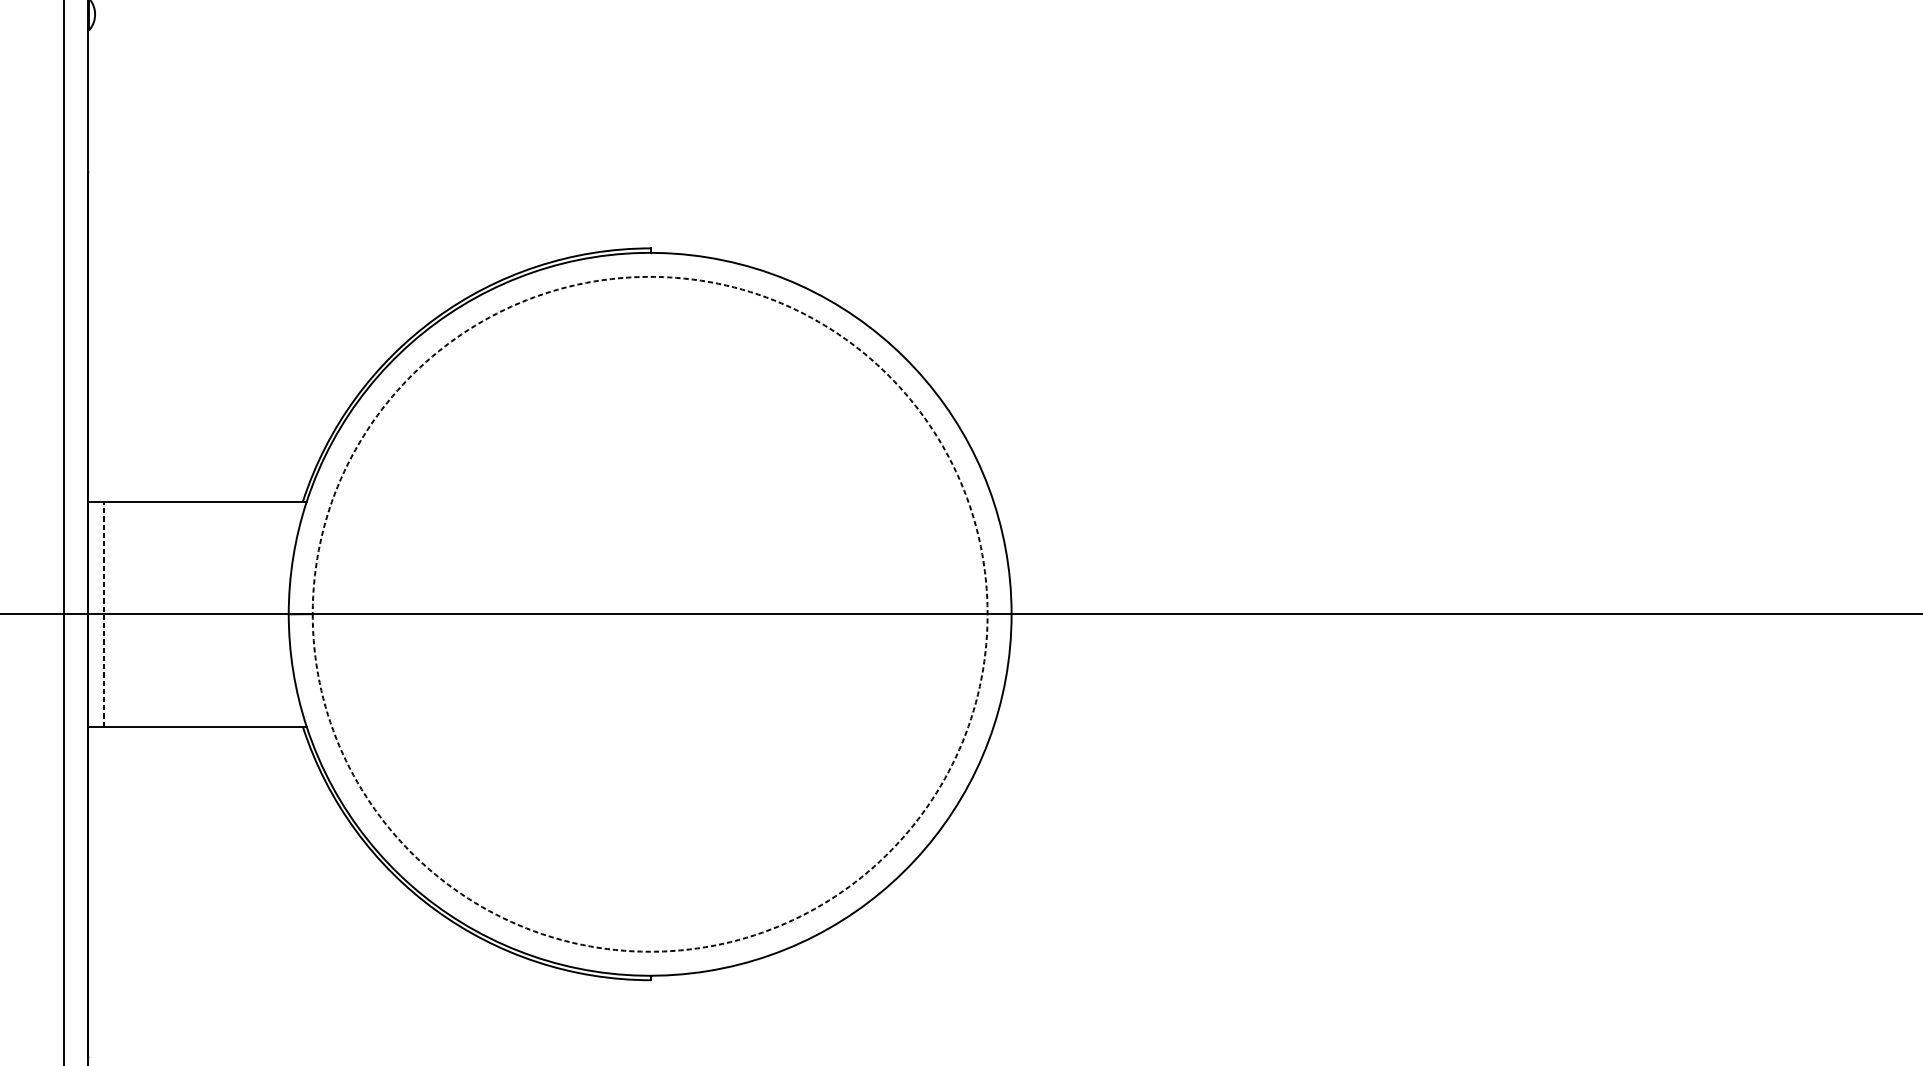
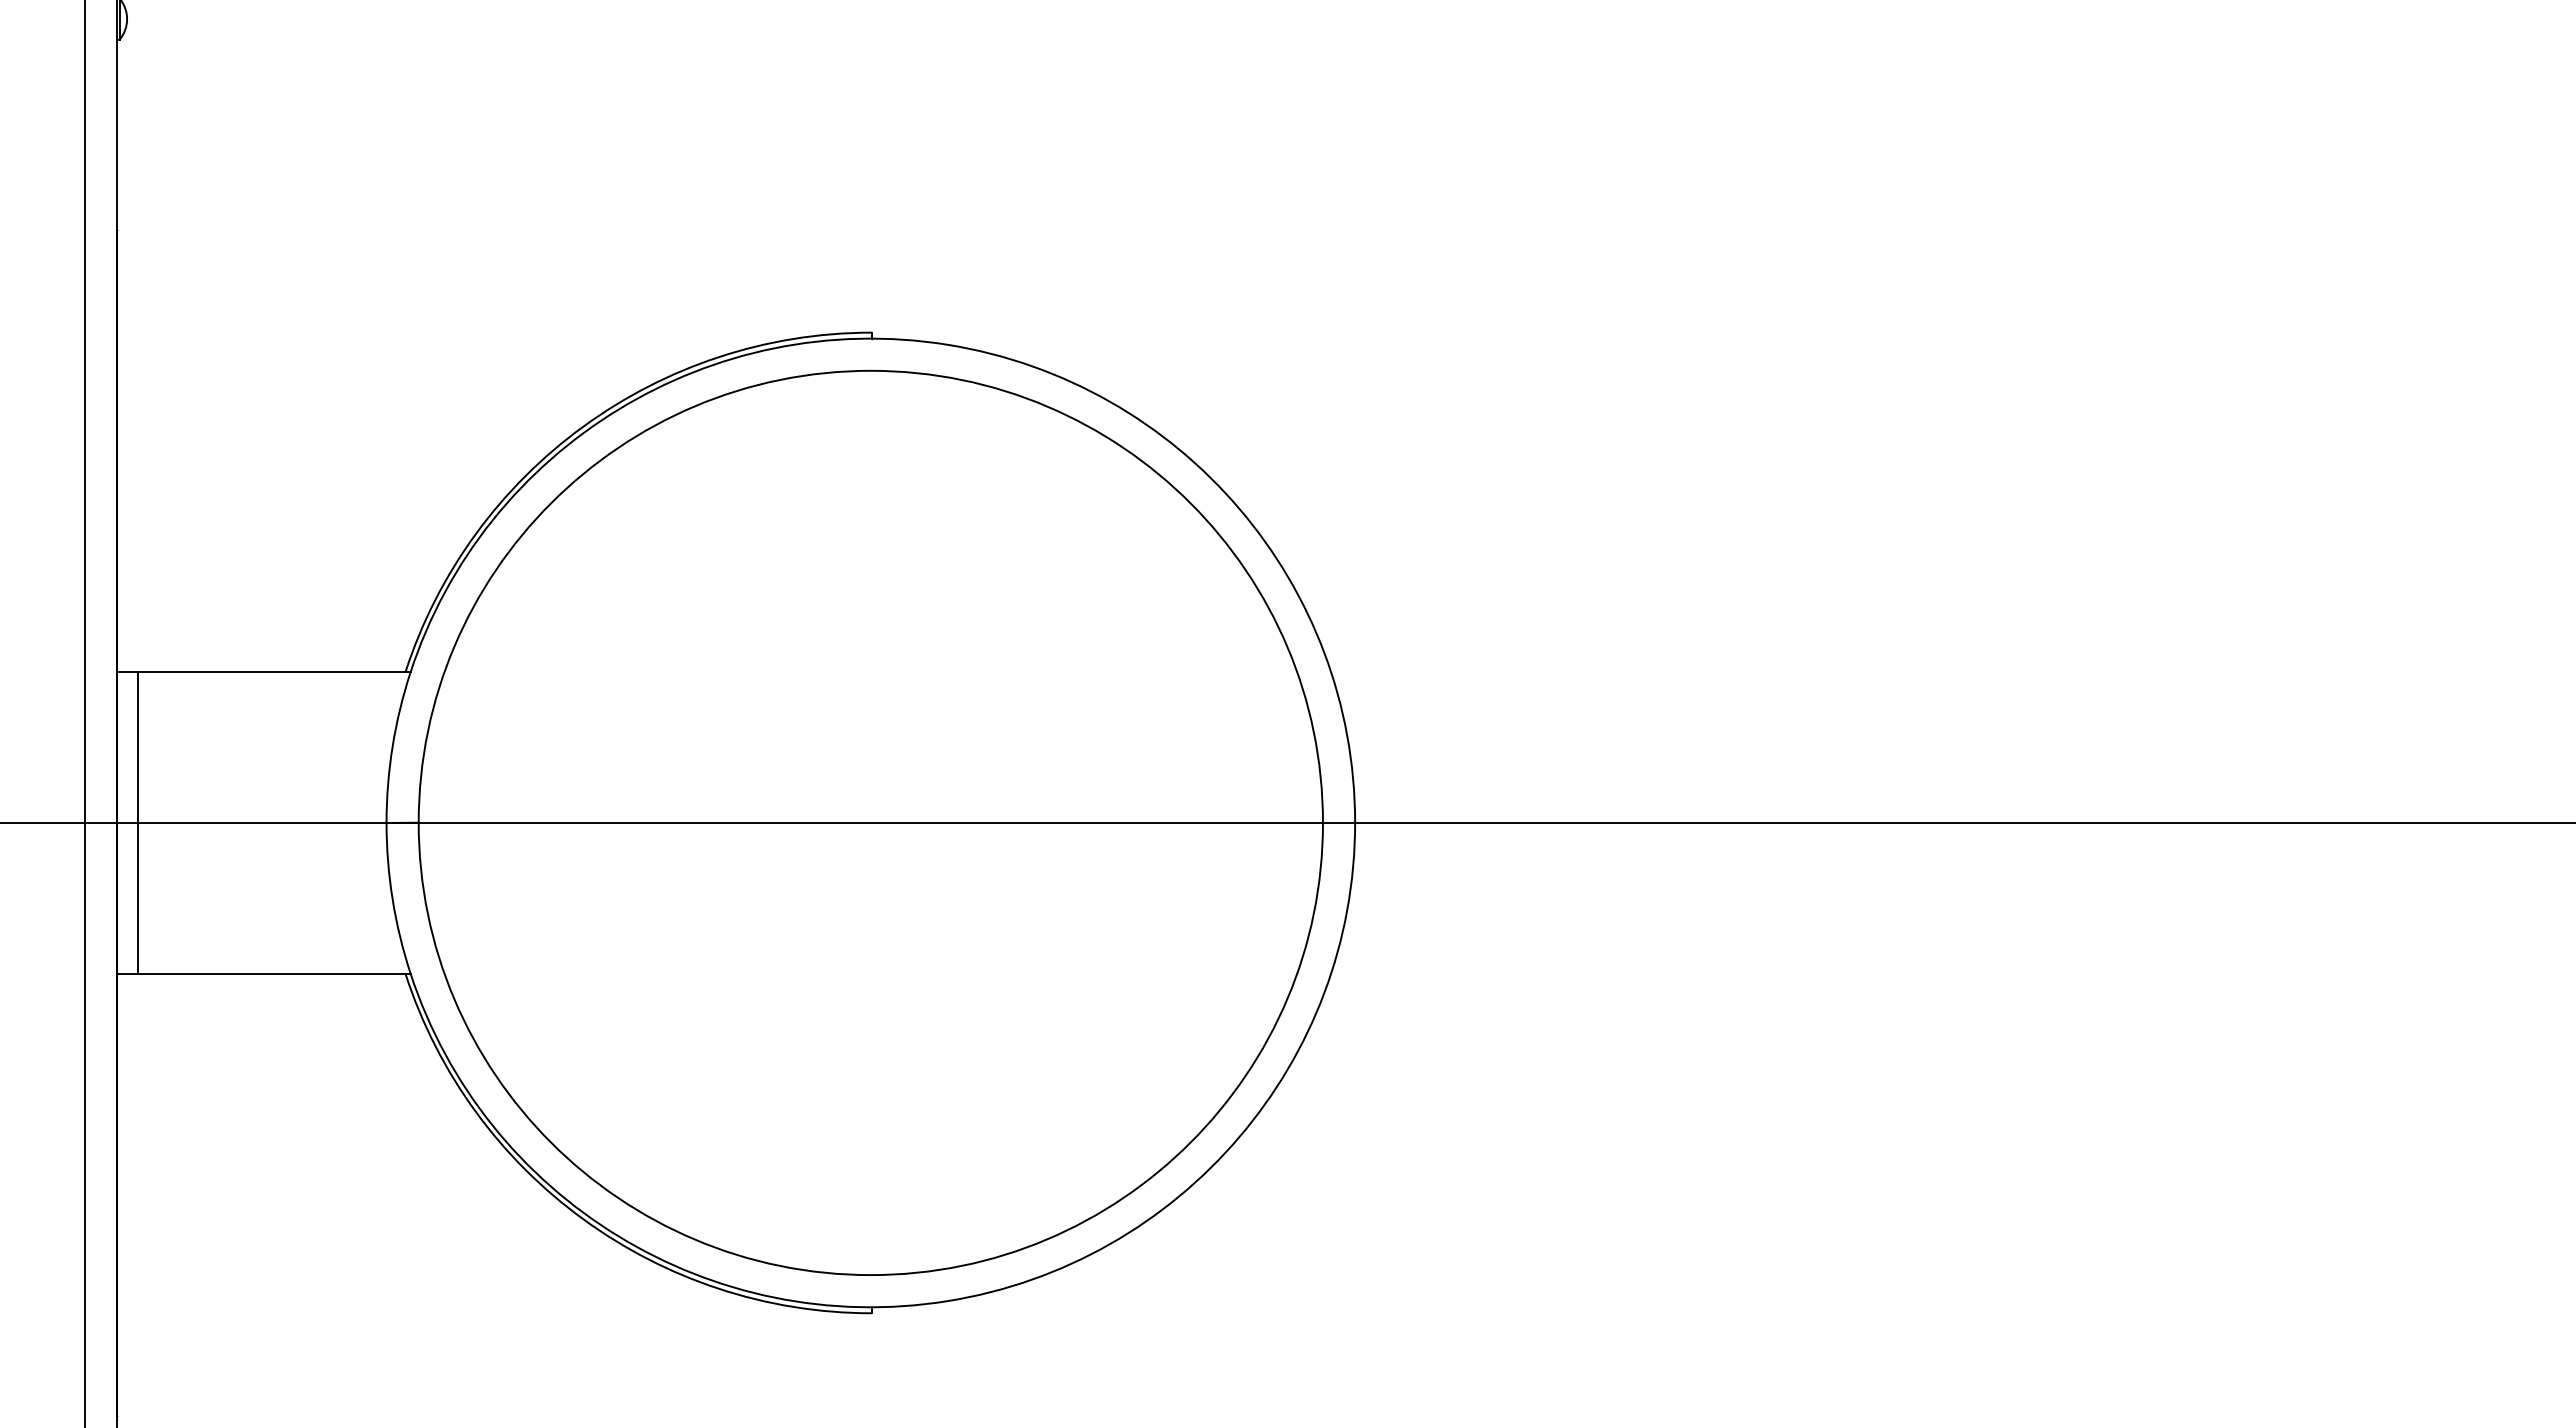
line: (103, 613) -> (138, 822), dashed -> solid
arc: (987, 613) -> (1322, 822), dashed -> solid

